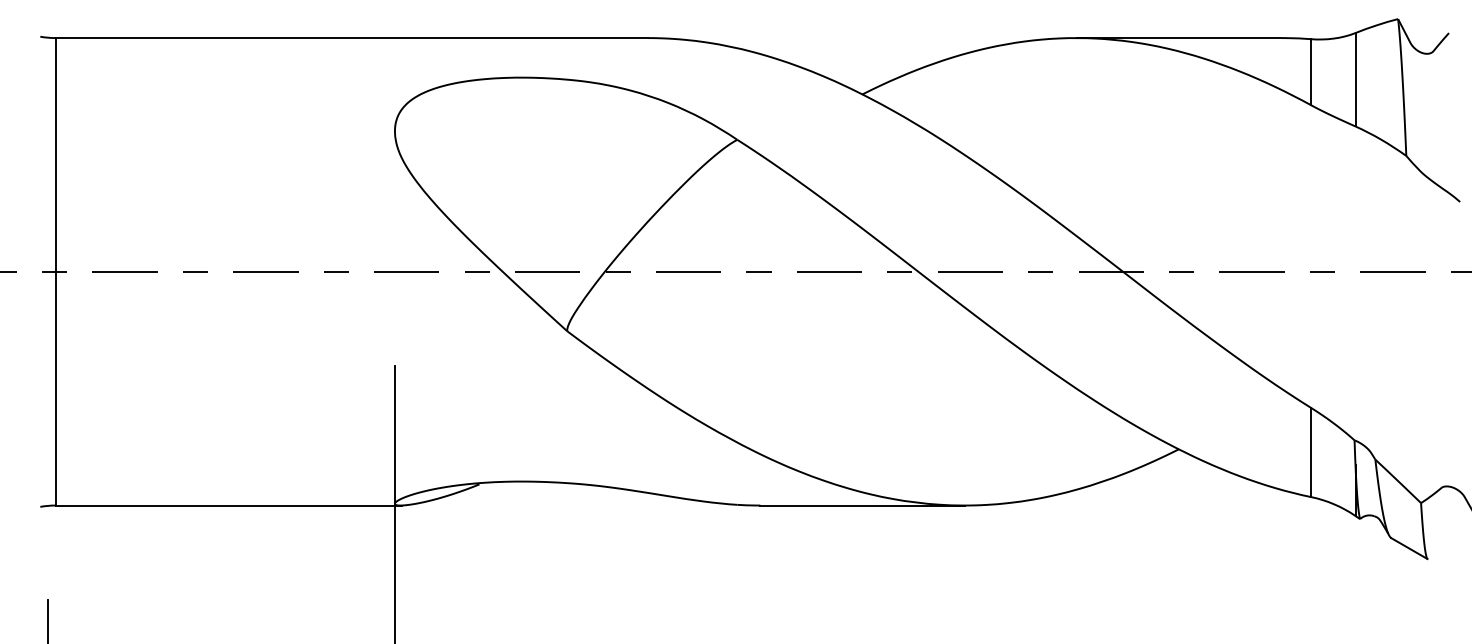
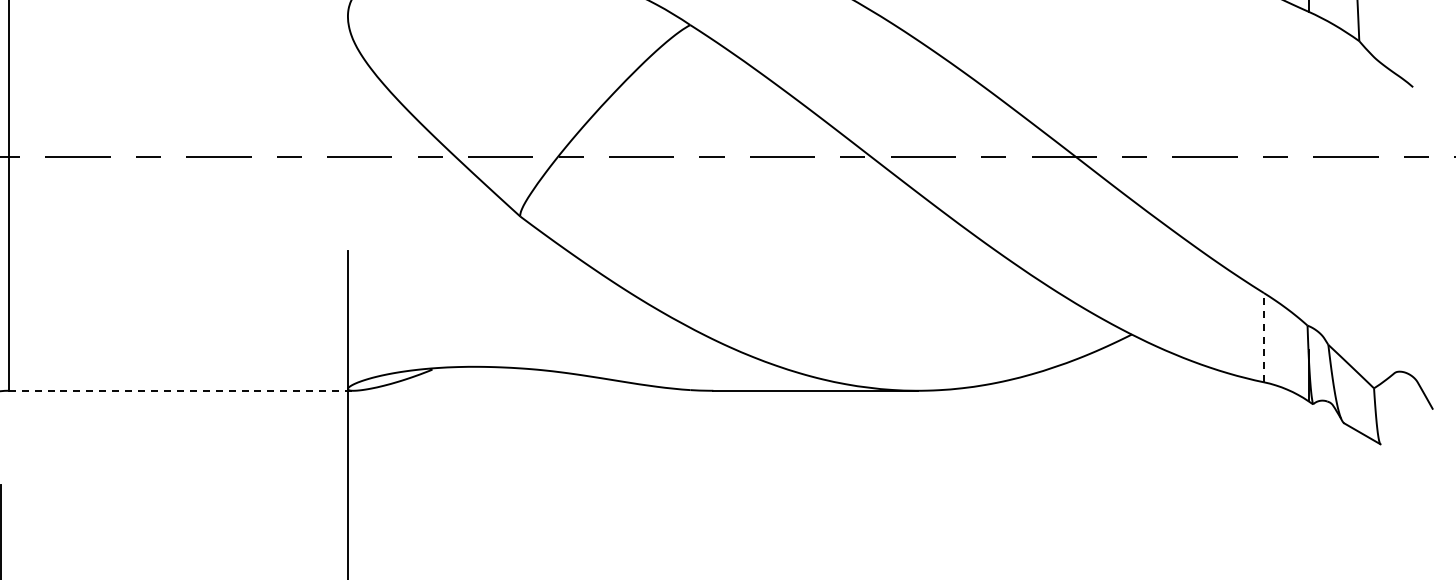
line: (1311, 452) -> (1264, 337), solid -> dashed
line: (228, 505) -> (181, 390), solid -> dashed

